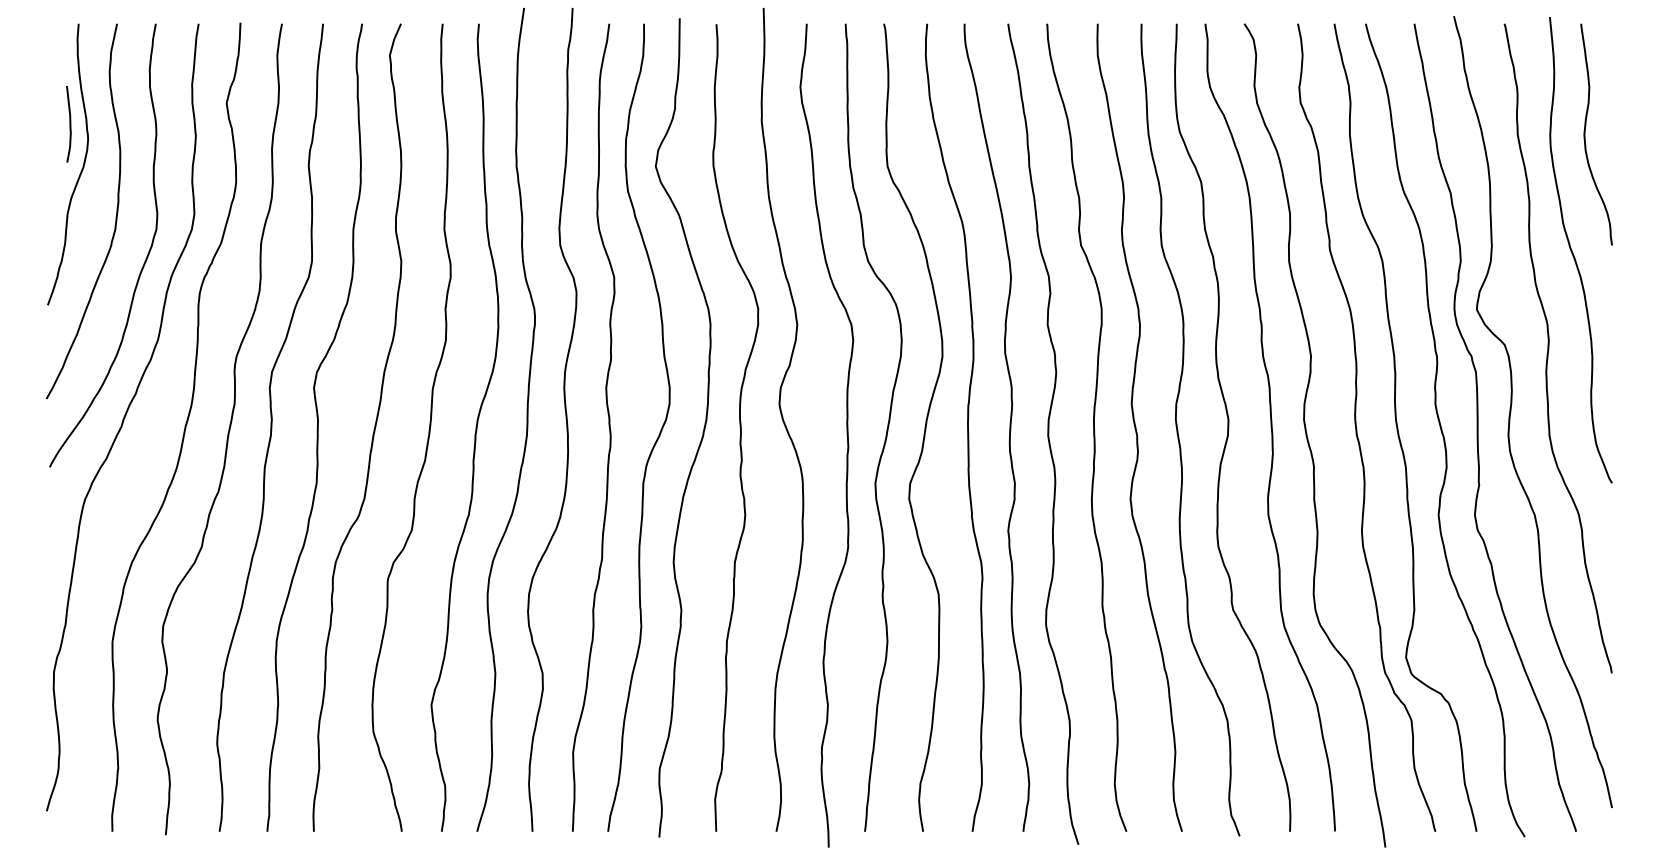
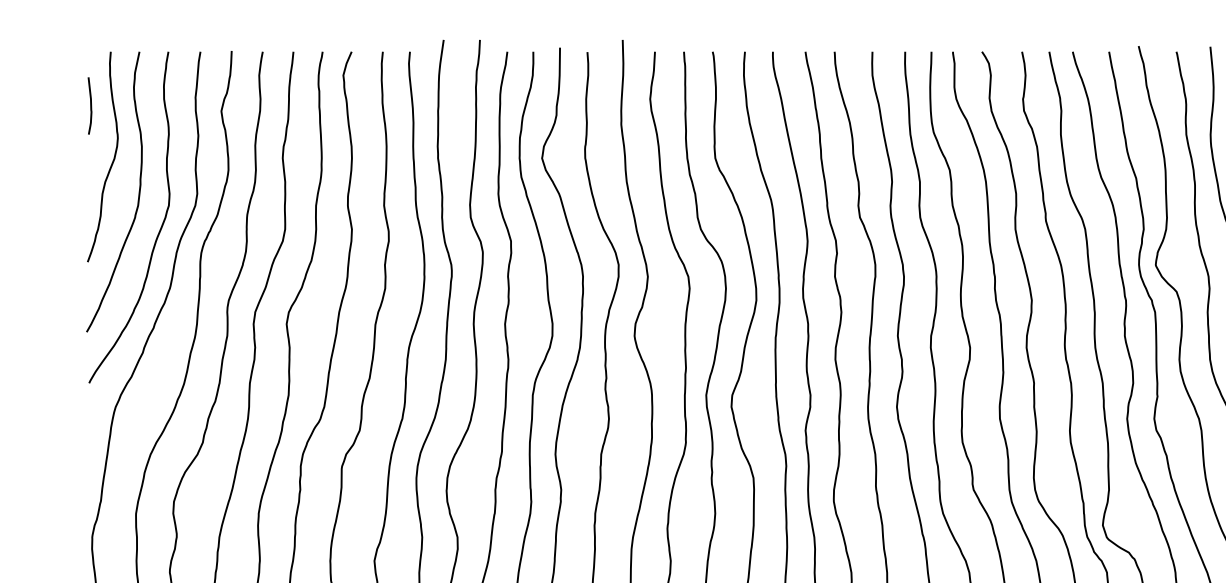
curve: (69, 124) -> (90, 106), moved

